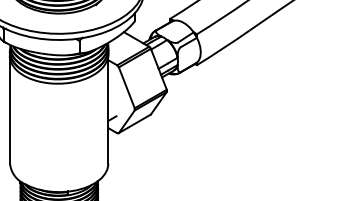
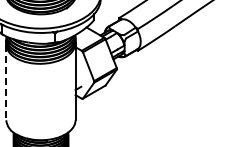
line: (10, 110) -> (6, 82), solid -> dashed

